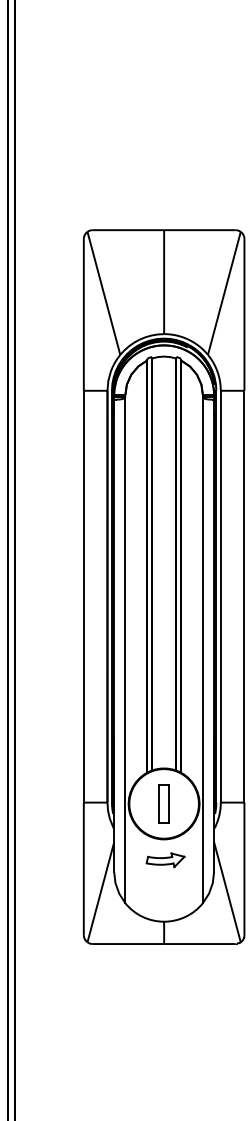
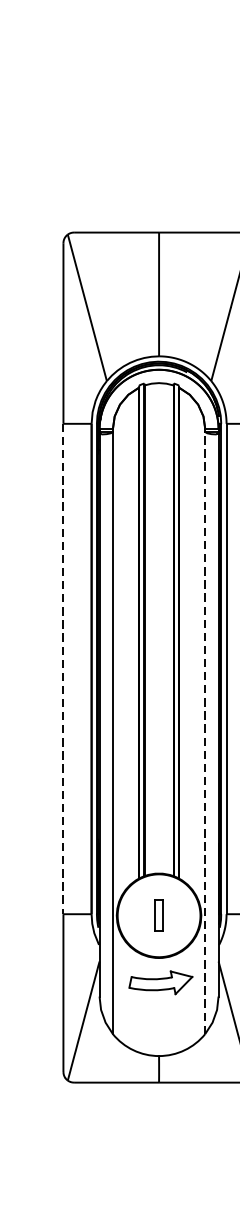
line: (83, 596) -> (63, 668), solid -> dashed
line: (202, 650) -> (204, 733), solid -> dashed
part: (163, 803) -> (158, 915), size x0.7
part: (165, 860) -> (160, 983), size x1.4

